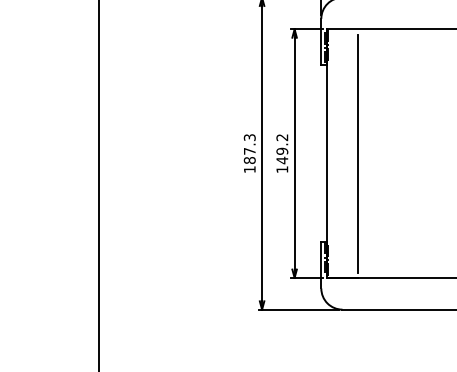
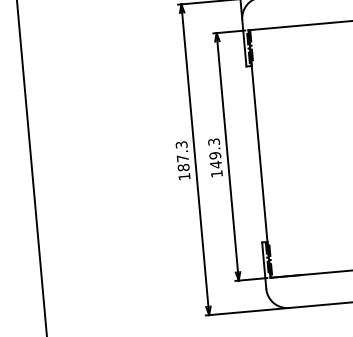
text: (282, 137) -> (214, 141), 149.2 -> 149.3
line: (358, 153) -> (291, 151), removed

